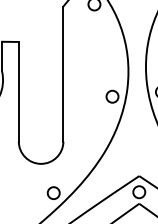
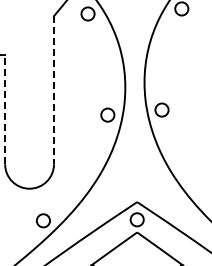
line: (63, 74) -> (54, 90), solid -> dashed
line: (19, 91) -> (5, 109), solid -> dashed

